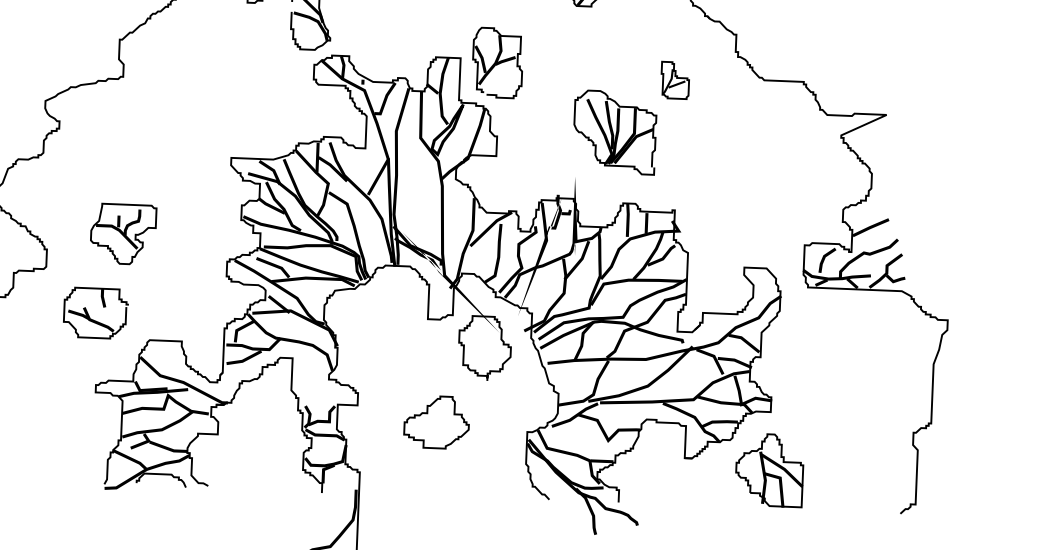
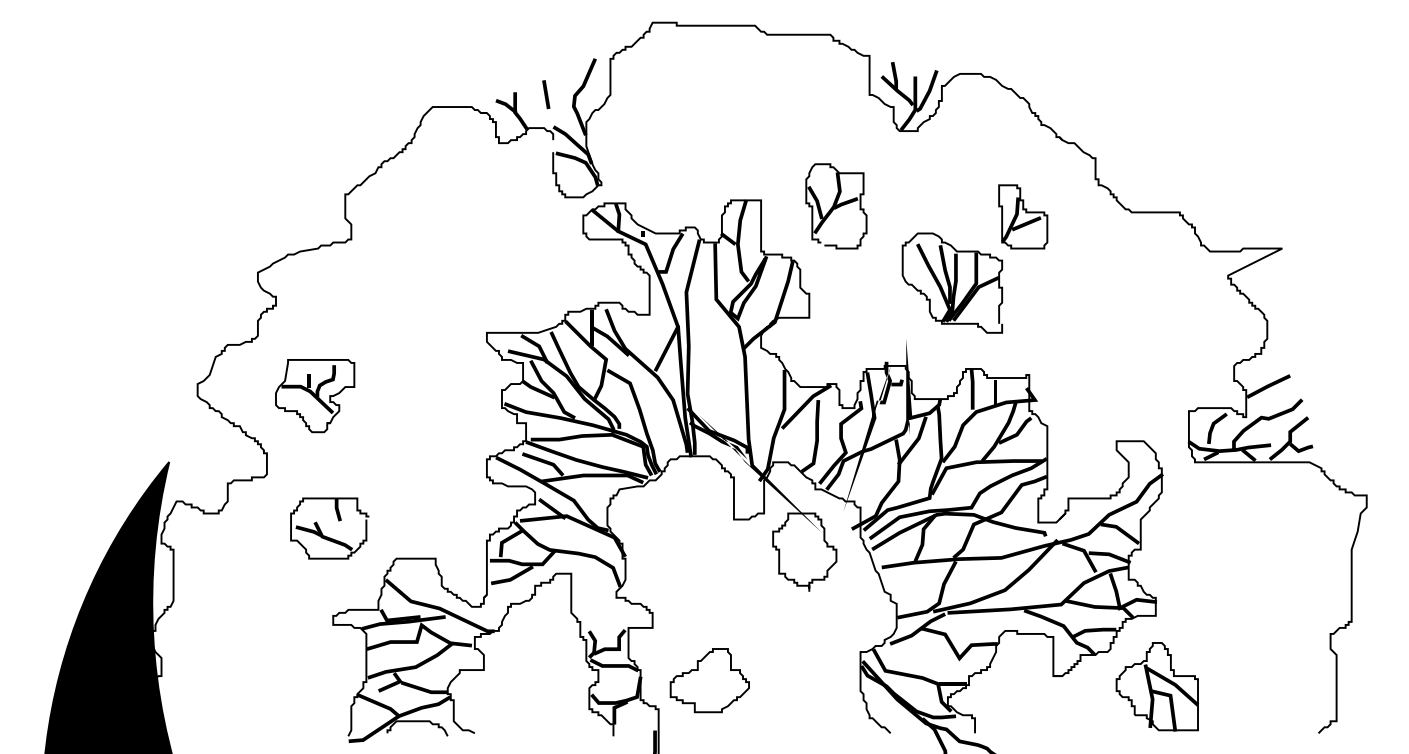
part: (497, 63) -> (836, 206), moved
part: (675, 80) -> (1023, 216), size x1.43
part: (123, 234) -> (315, 396), moved
part: (436, 422) -> (709, 680), moved

